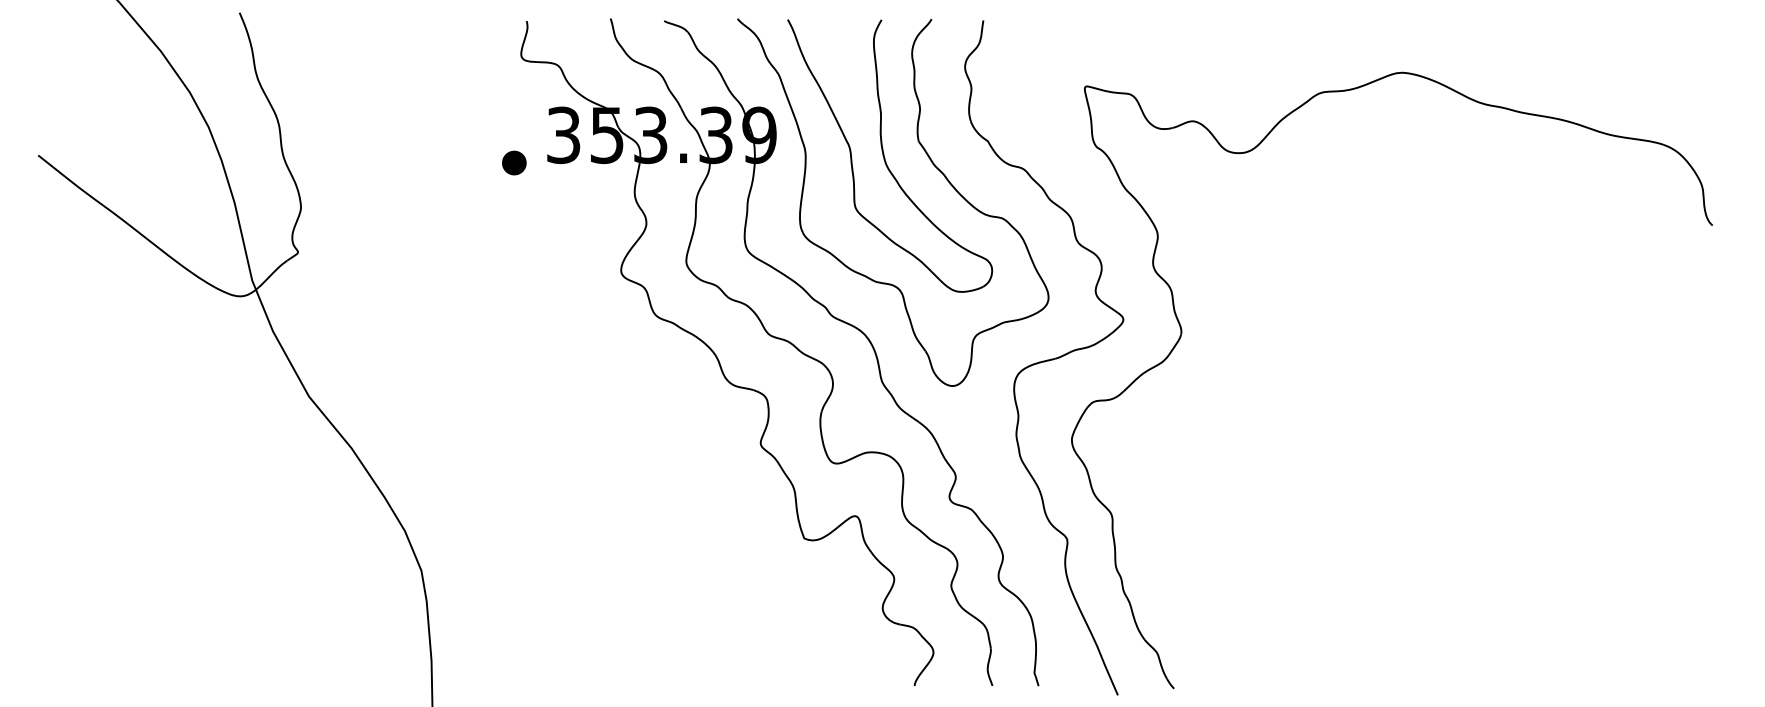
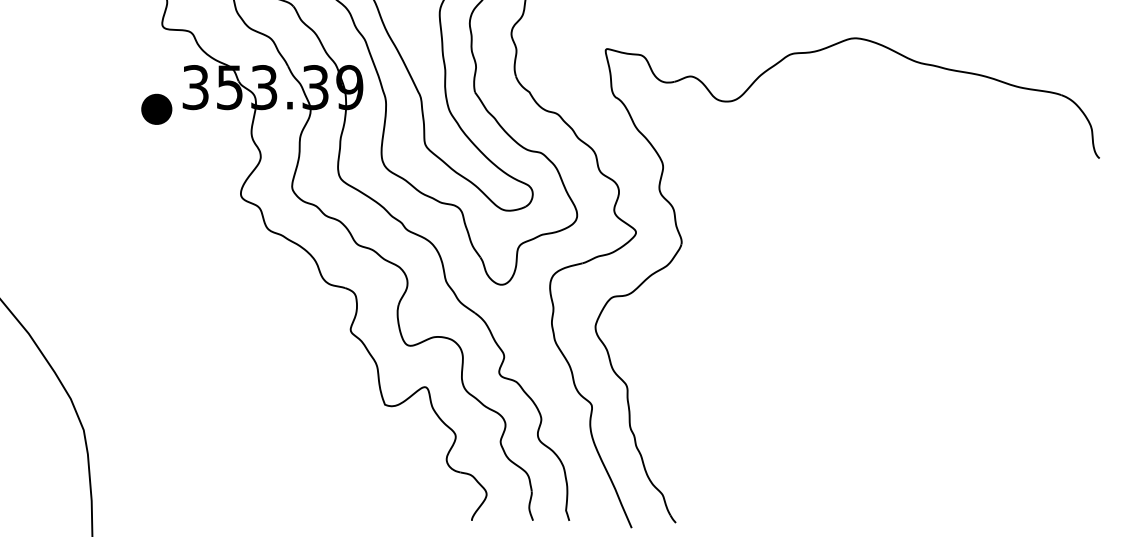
part: (514, 162) -> (156, 108), size x1.6

